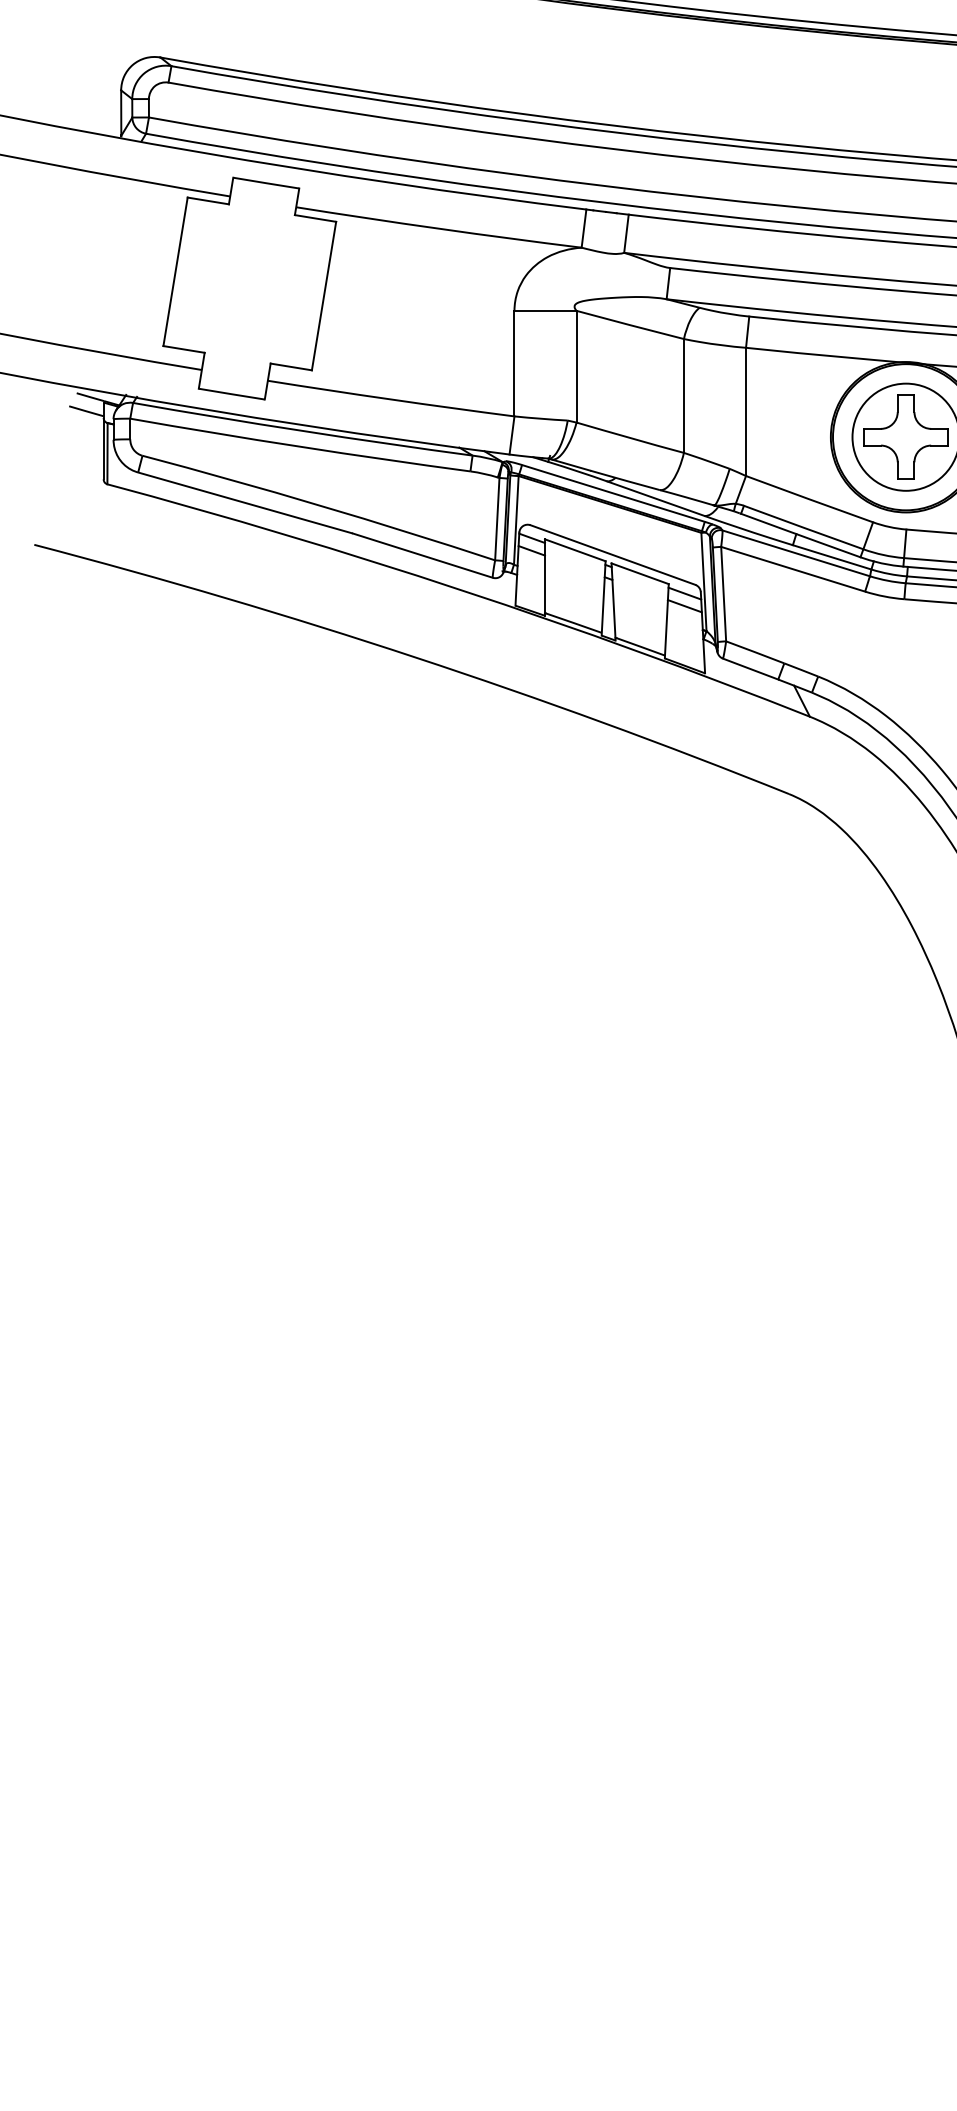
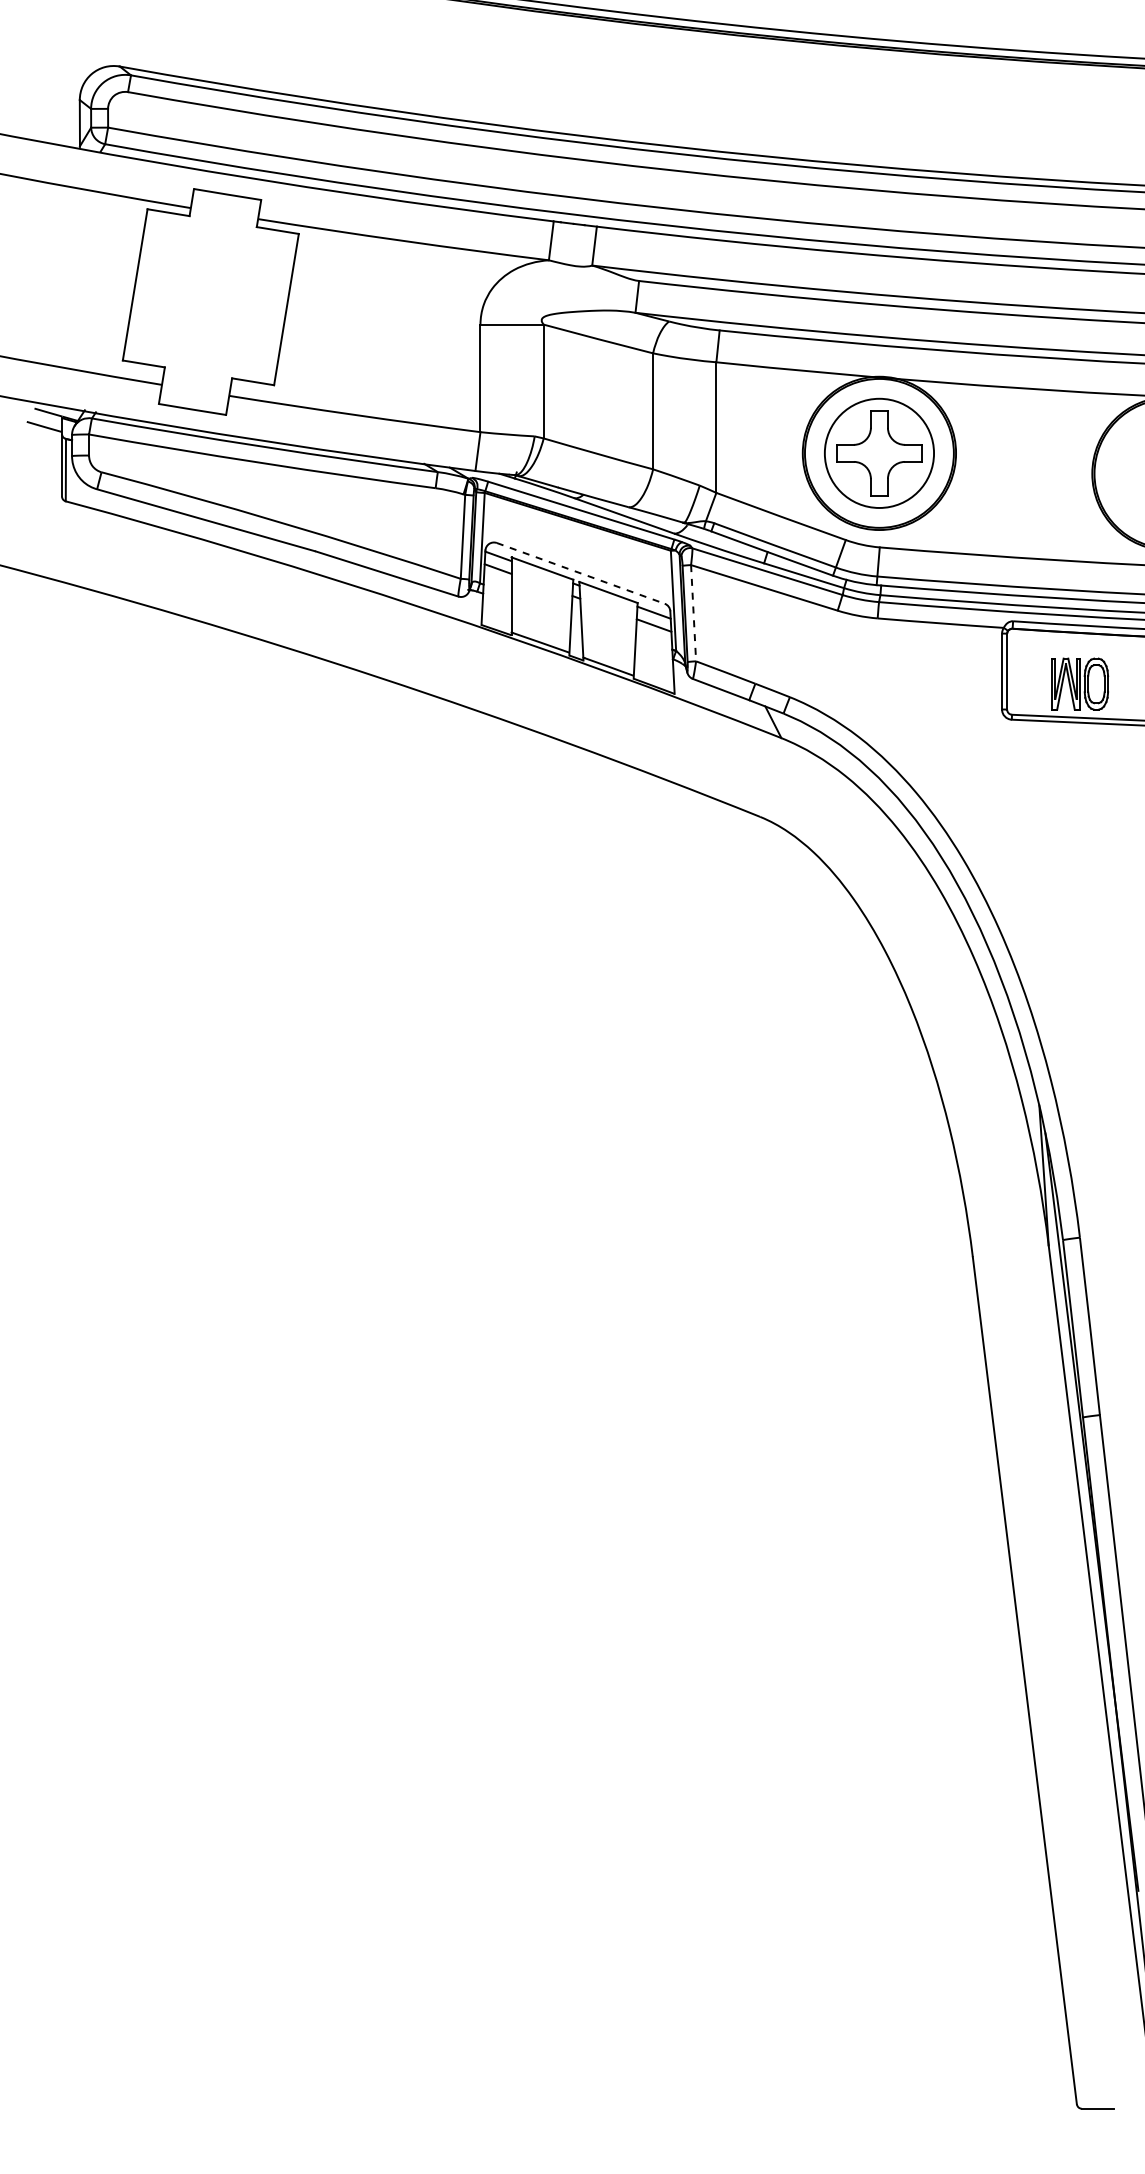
line: (613, 555) -> (581, 573), solid -> dashed
line: (723, 594) -> (693, 613), solid -> dashed

